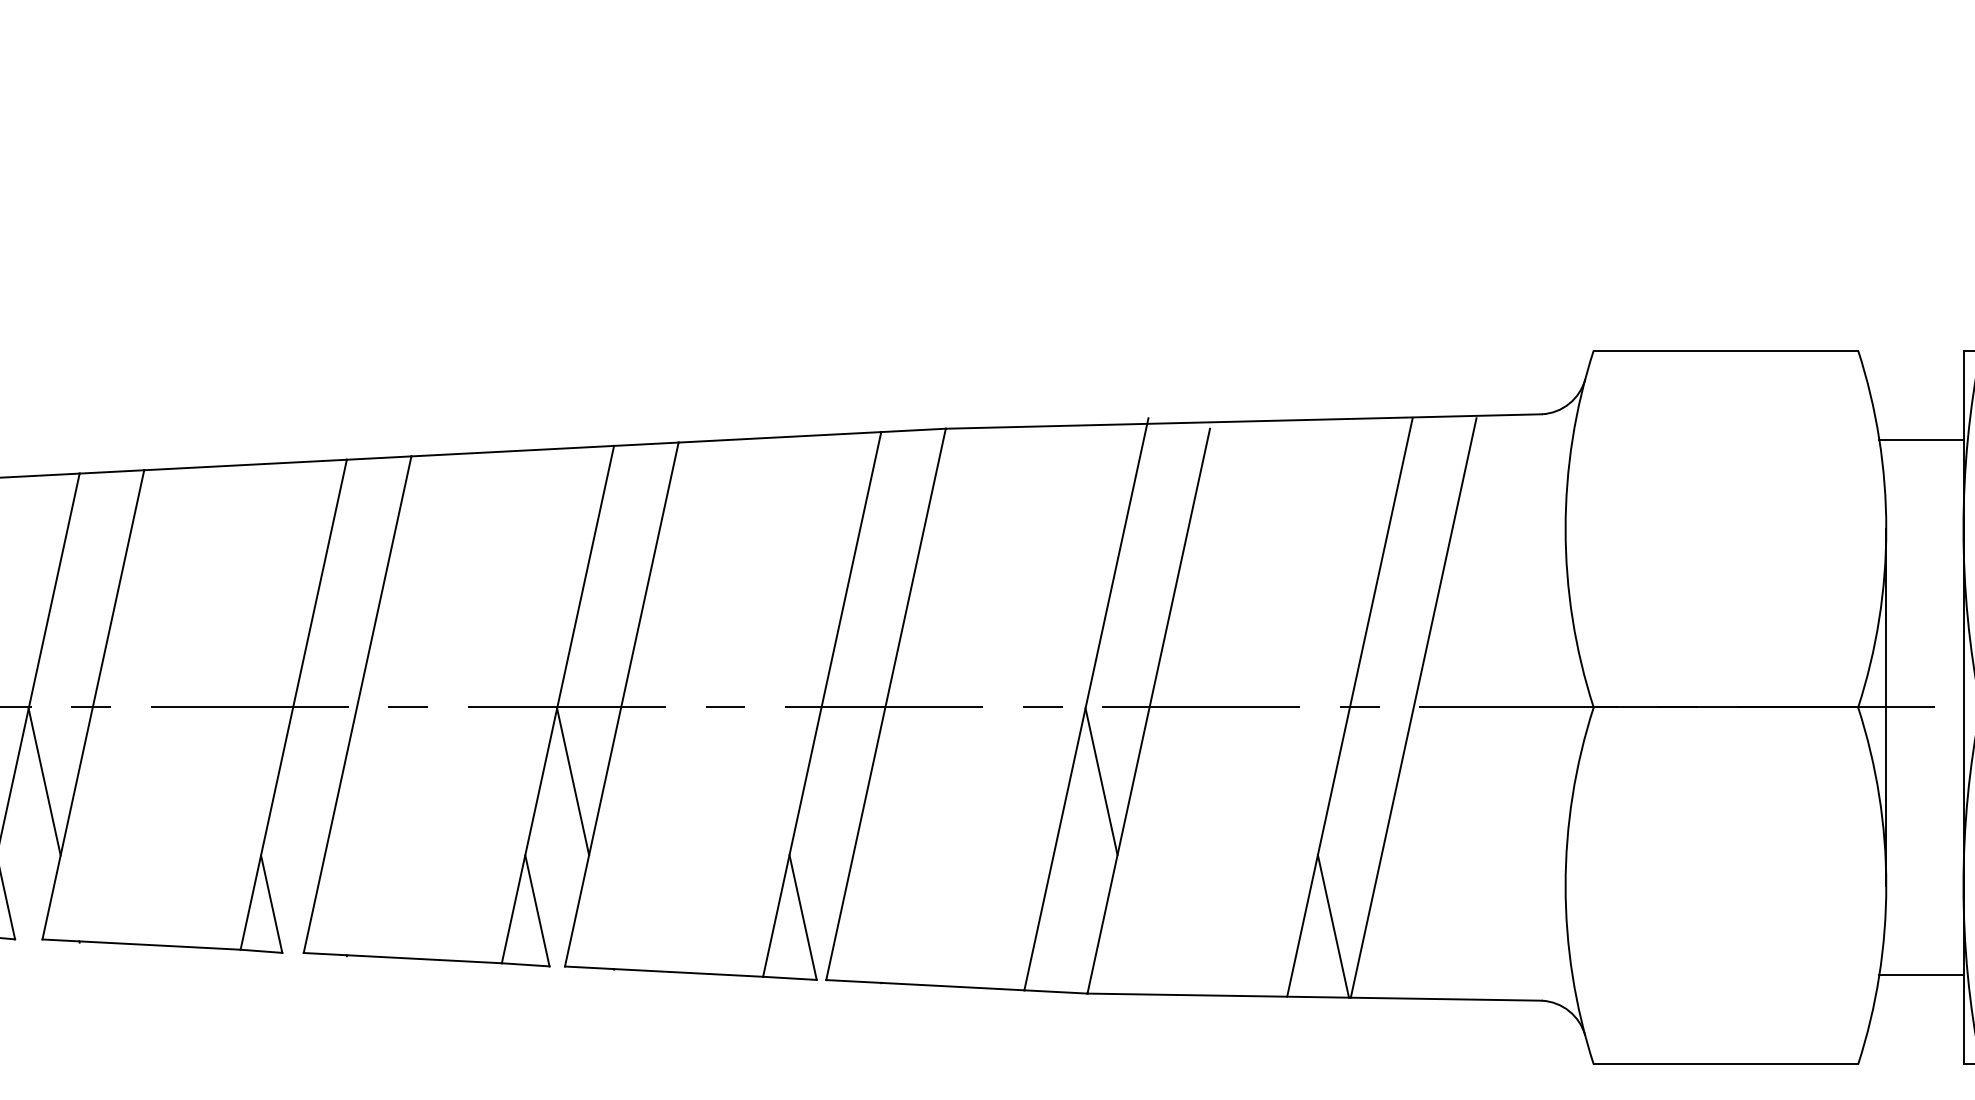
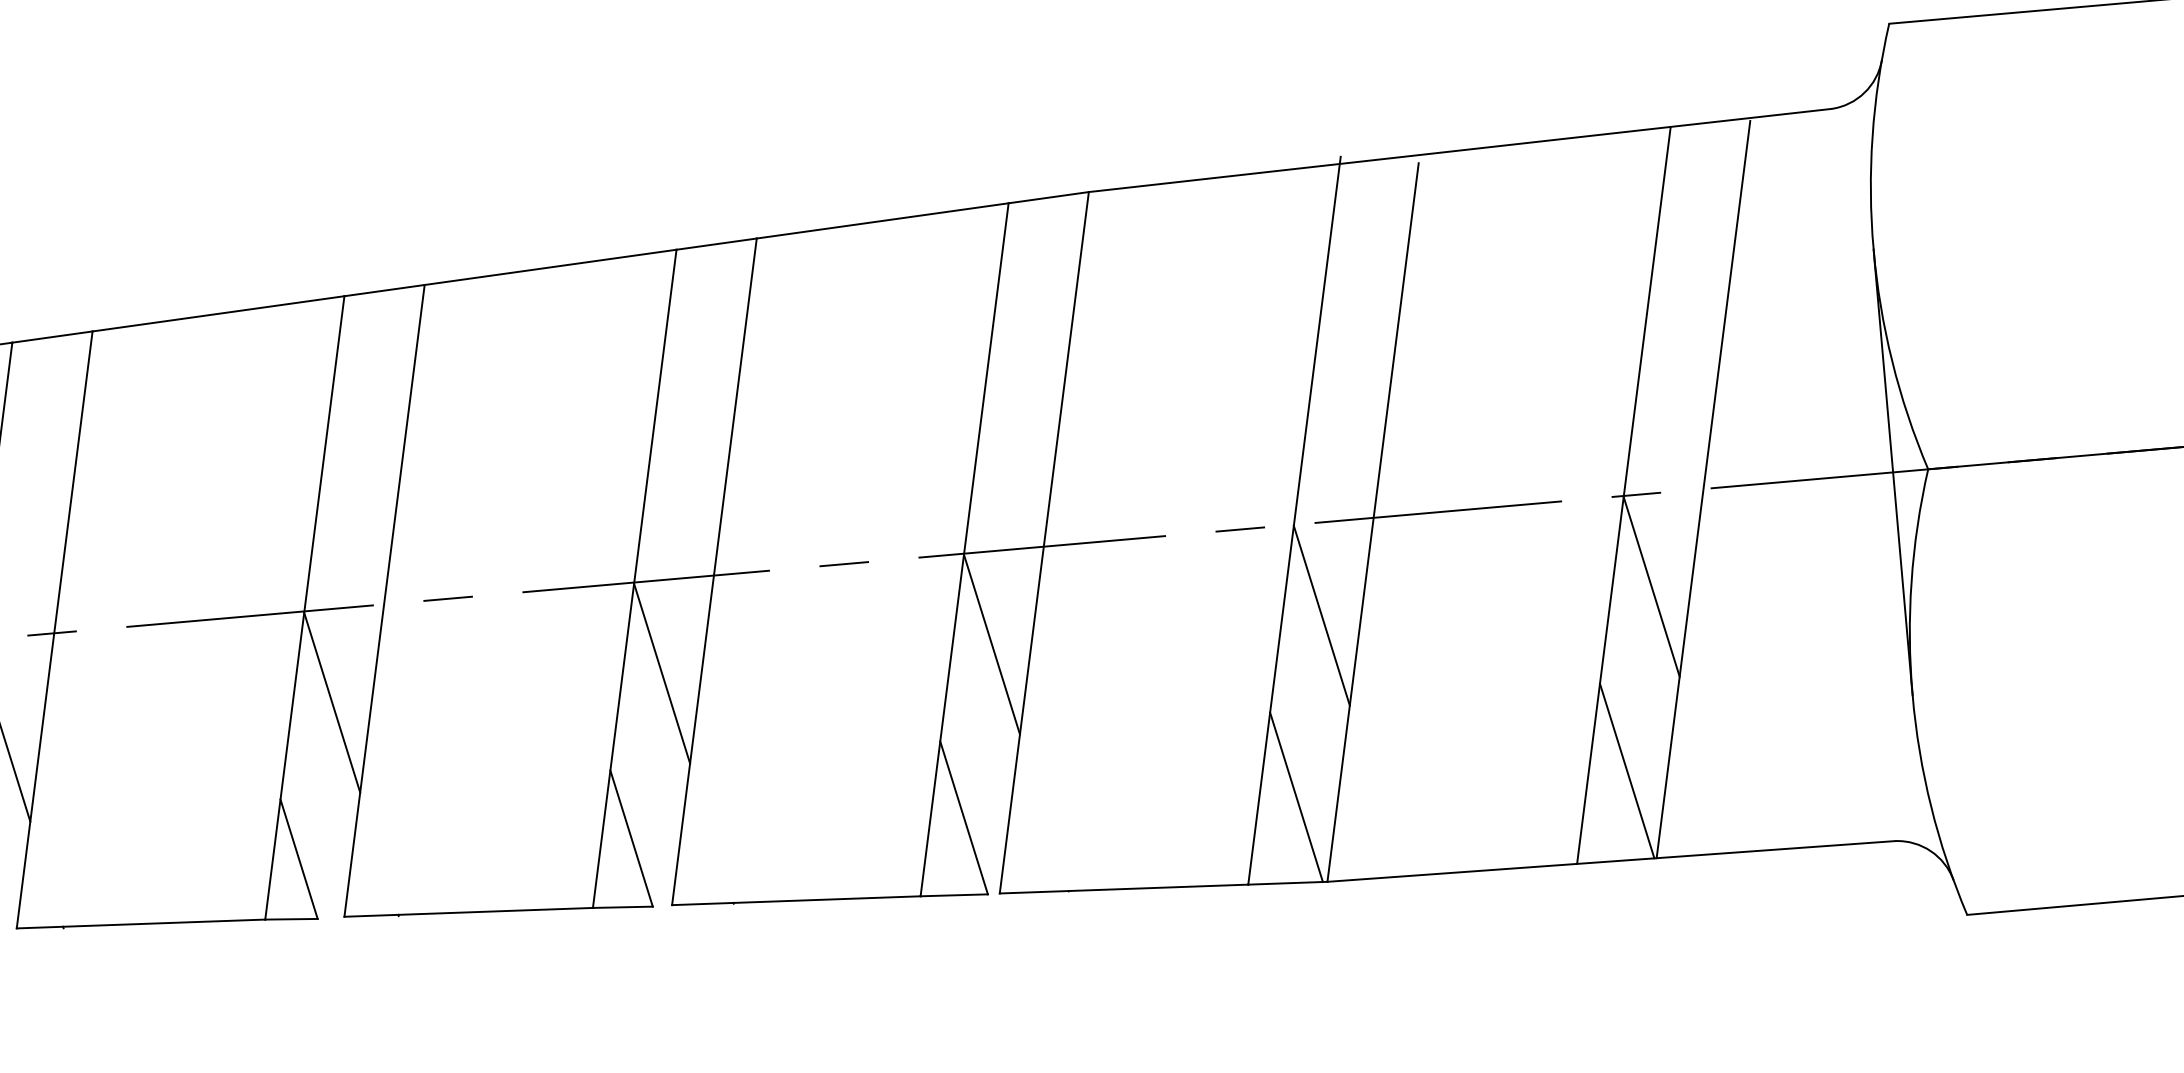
line: (1565, 707) -> (1892, 472), added
line: (308, 781) -> (331, 702), added
line: (837, 781) -> (992, 644), added
line: (1365, 781) -> (1651, 586), added
line: (1068, 924) -> (1296, 797), added

